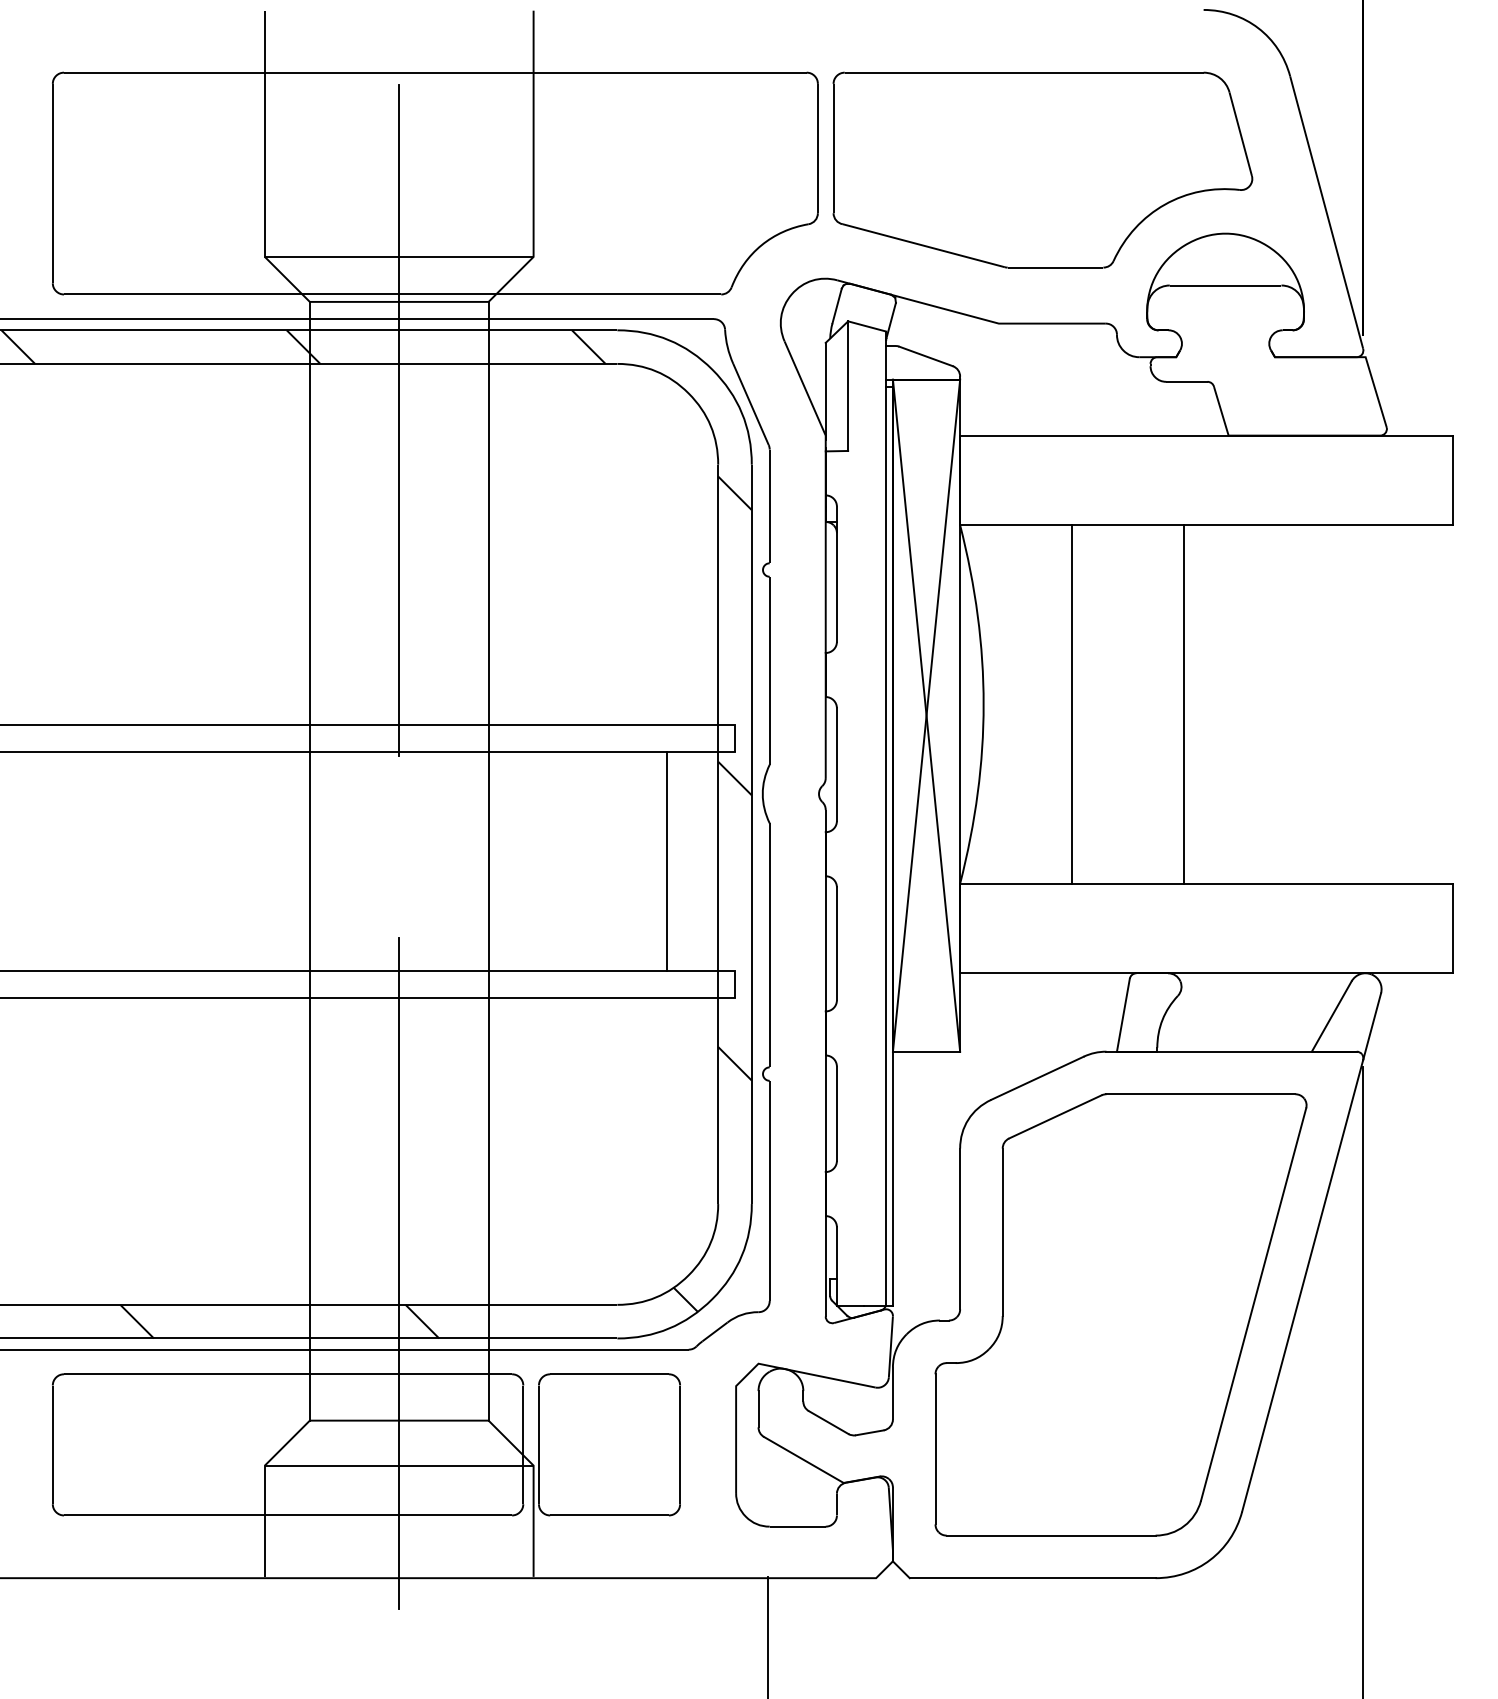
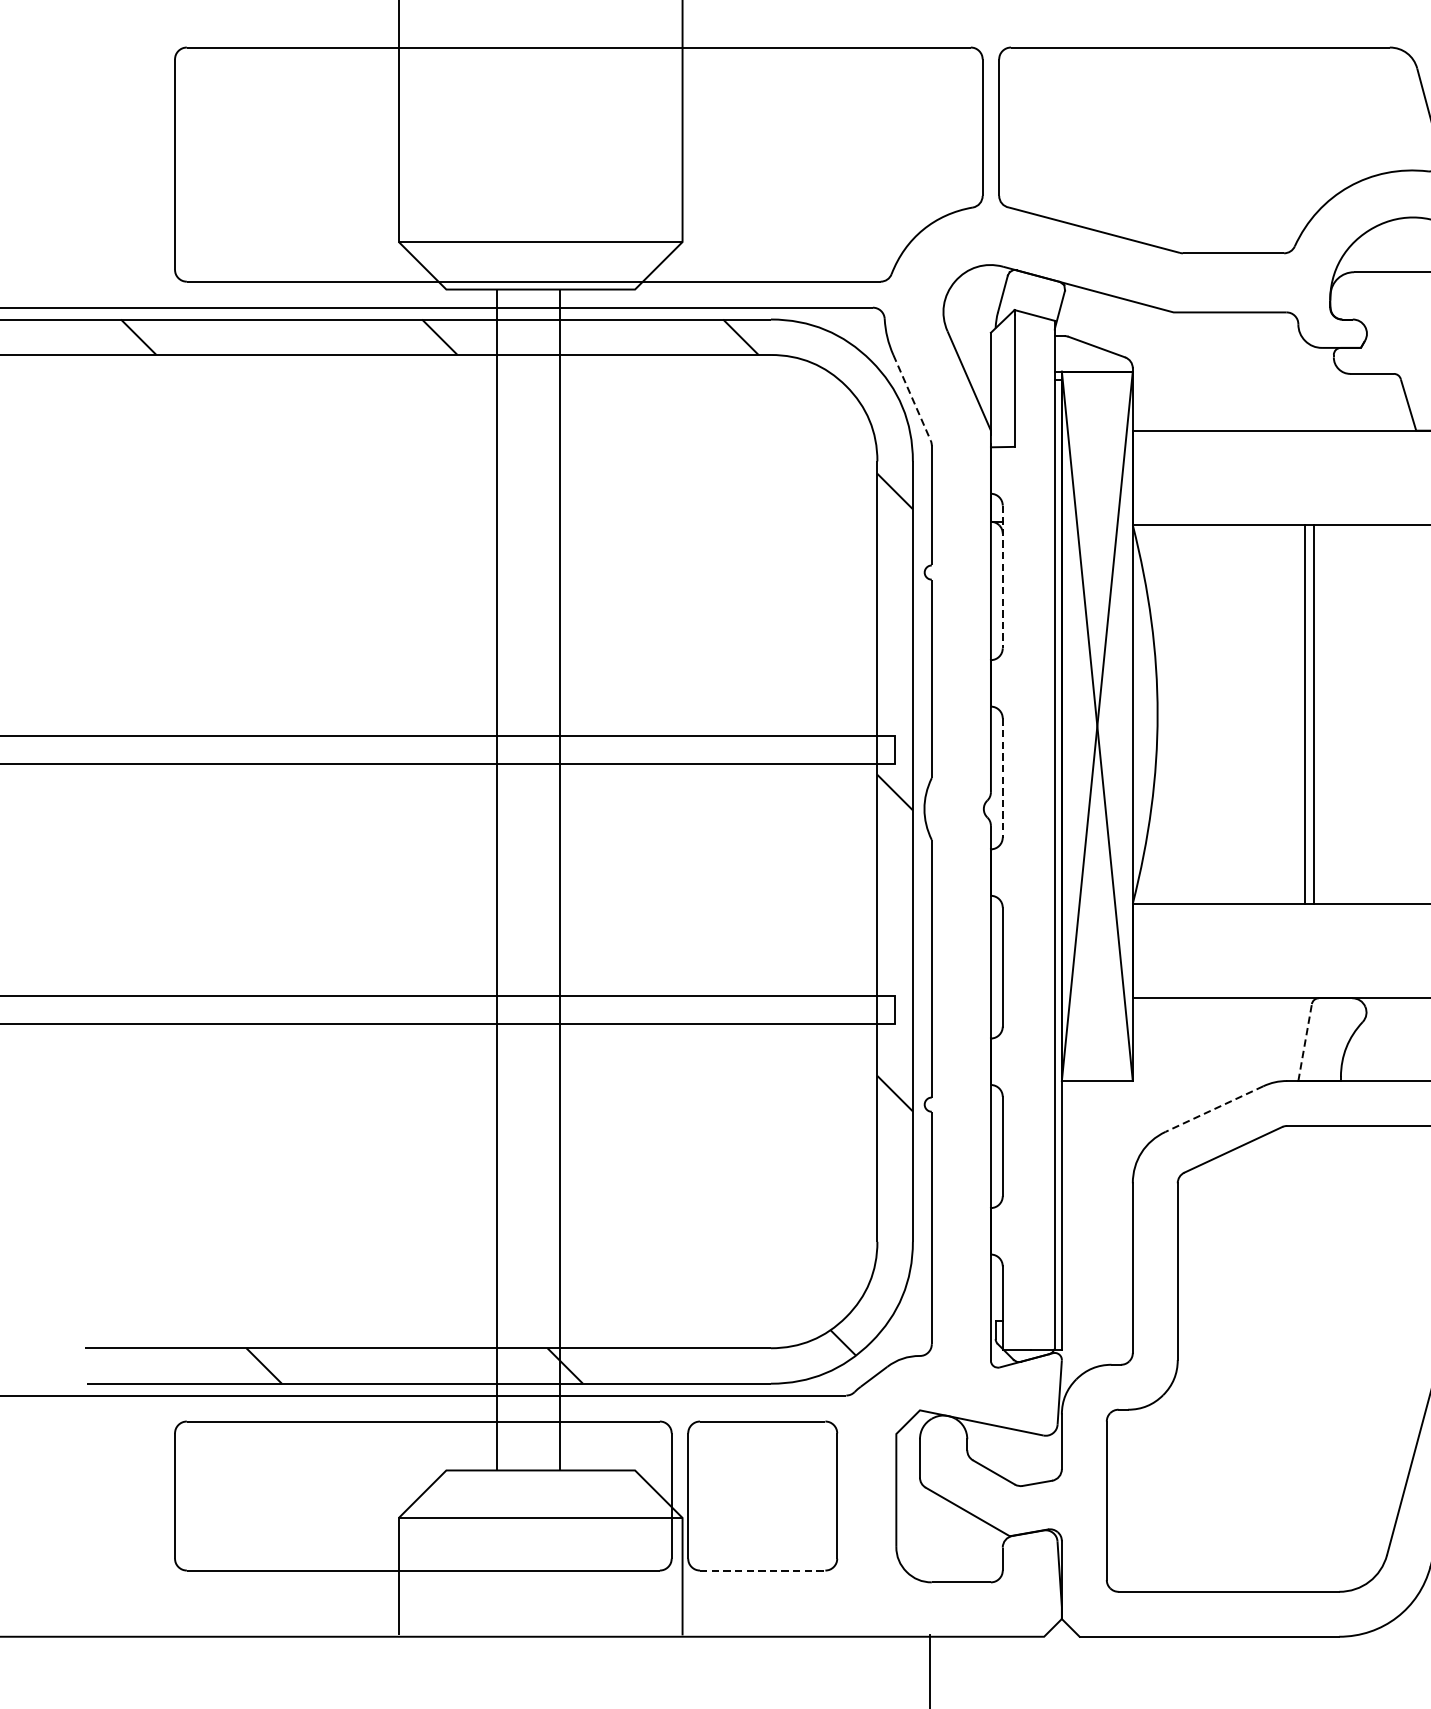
line: (751, 405) -> (912, 398), solid -> dashed
line: (398, 420) -> (539, 414), removed
line: (836, 574) -> (1002, 577), solid -> dashed
line: (1072, 704) -> (1305, 714), moved
line: (1184, 704) -> (1314, 714), moved
line: (836, 765) -> (1002, 778), solid -> dashed
line: (309, 860) -> (496, 879), moved
line: (488, 860) -> (559, 879), moved
line: (667, 860) -> (823, 879), removed
line: (1123, 1015) -> (1305, 1042), solid -> dashed
line: (1037, 1078) -> (1214, 1109), solid -> dashed
line: (398, 1272) -> (539, 1314), removed
line: (610, 1515) -> (763, 1570), solid -> dashed

